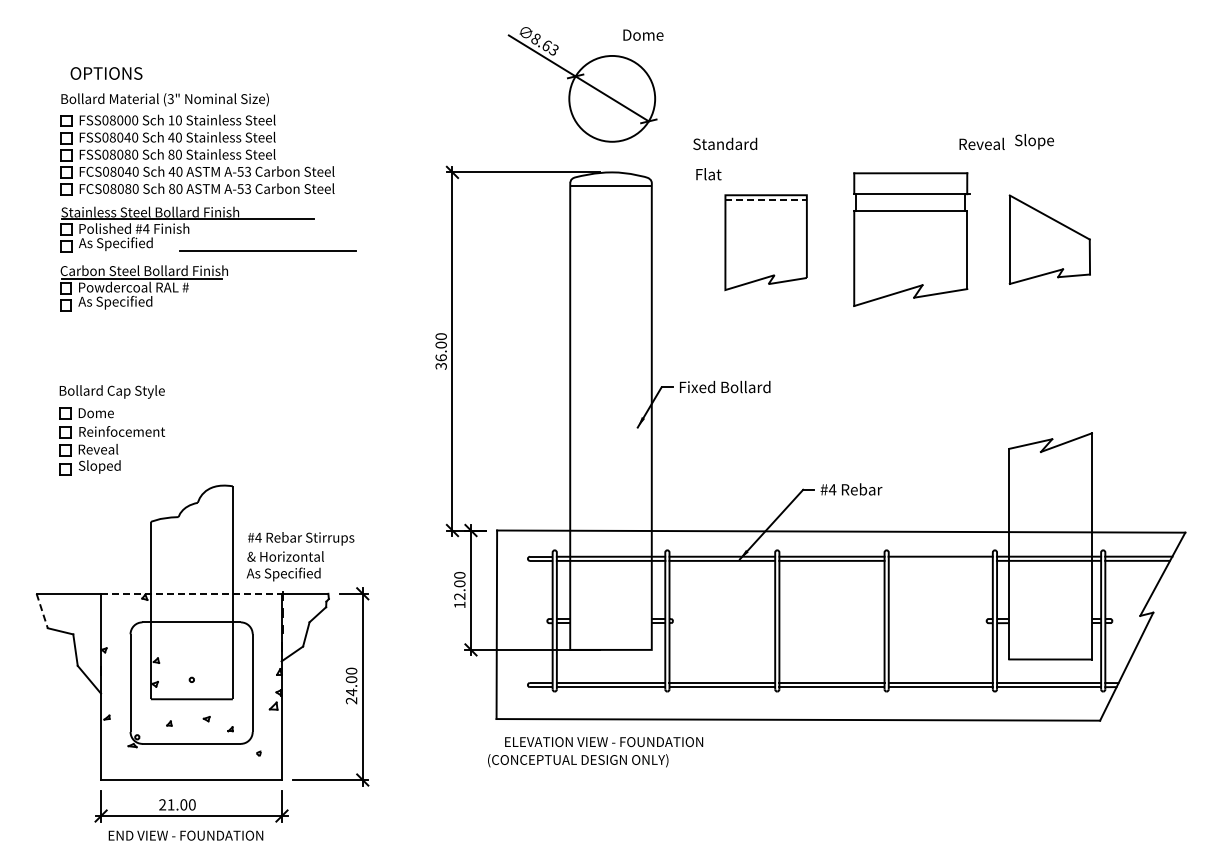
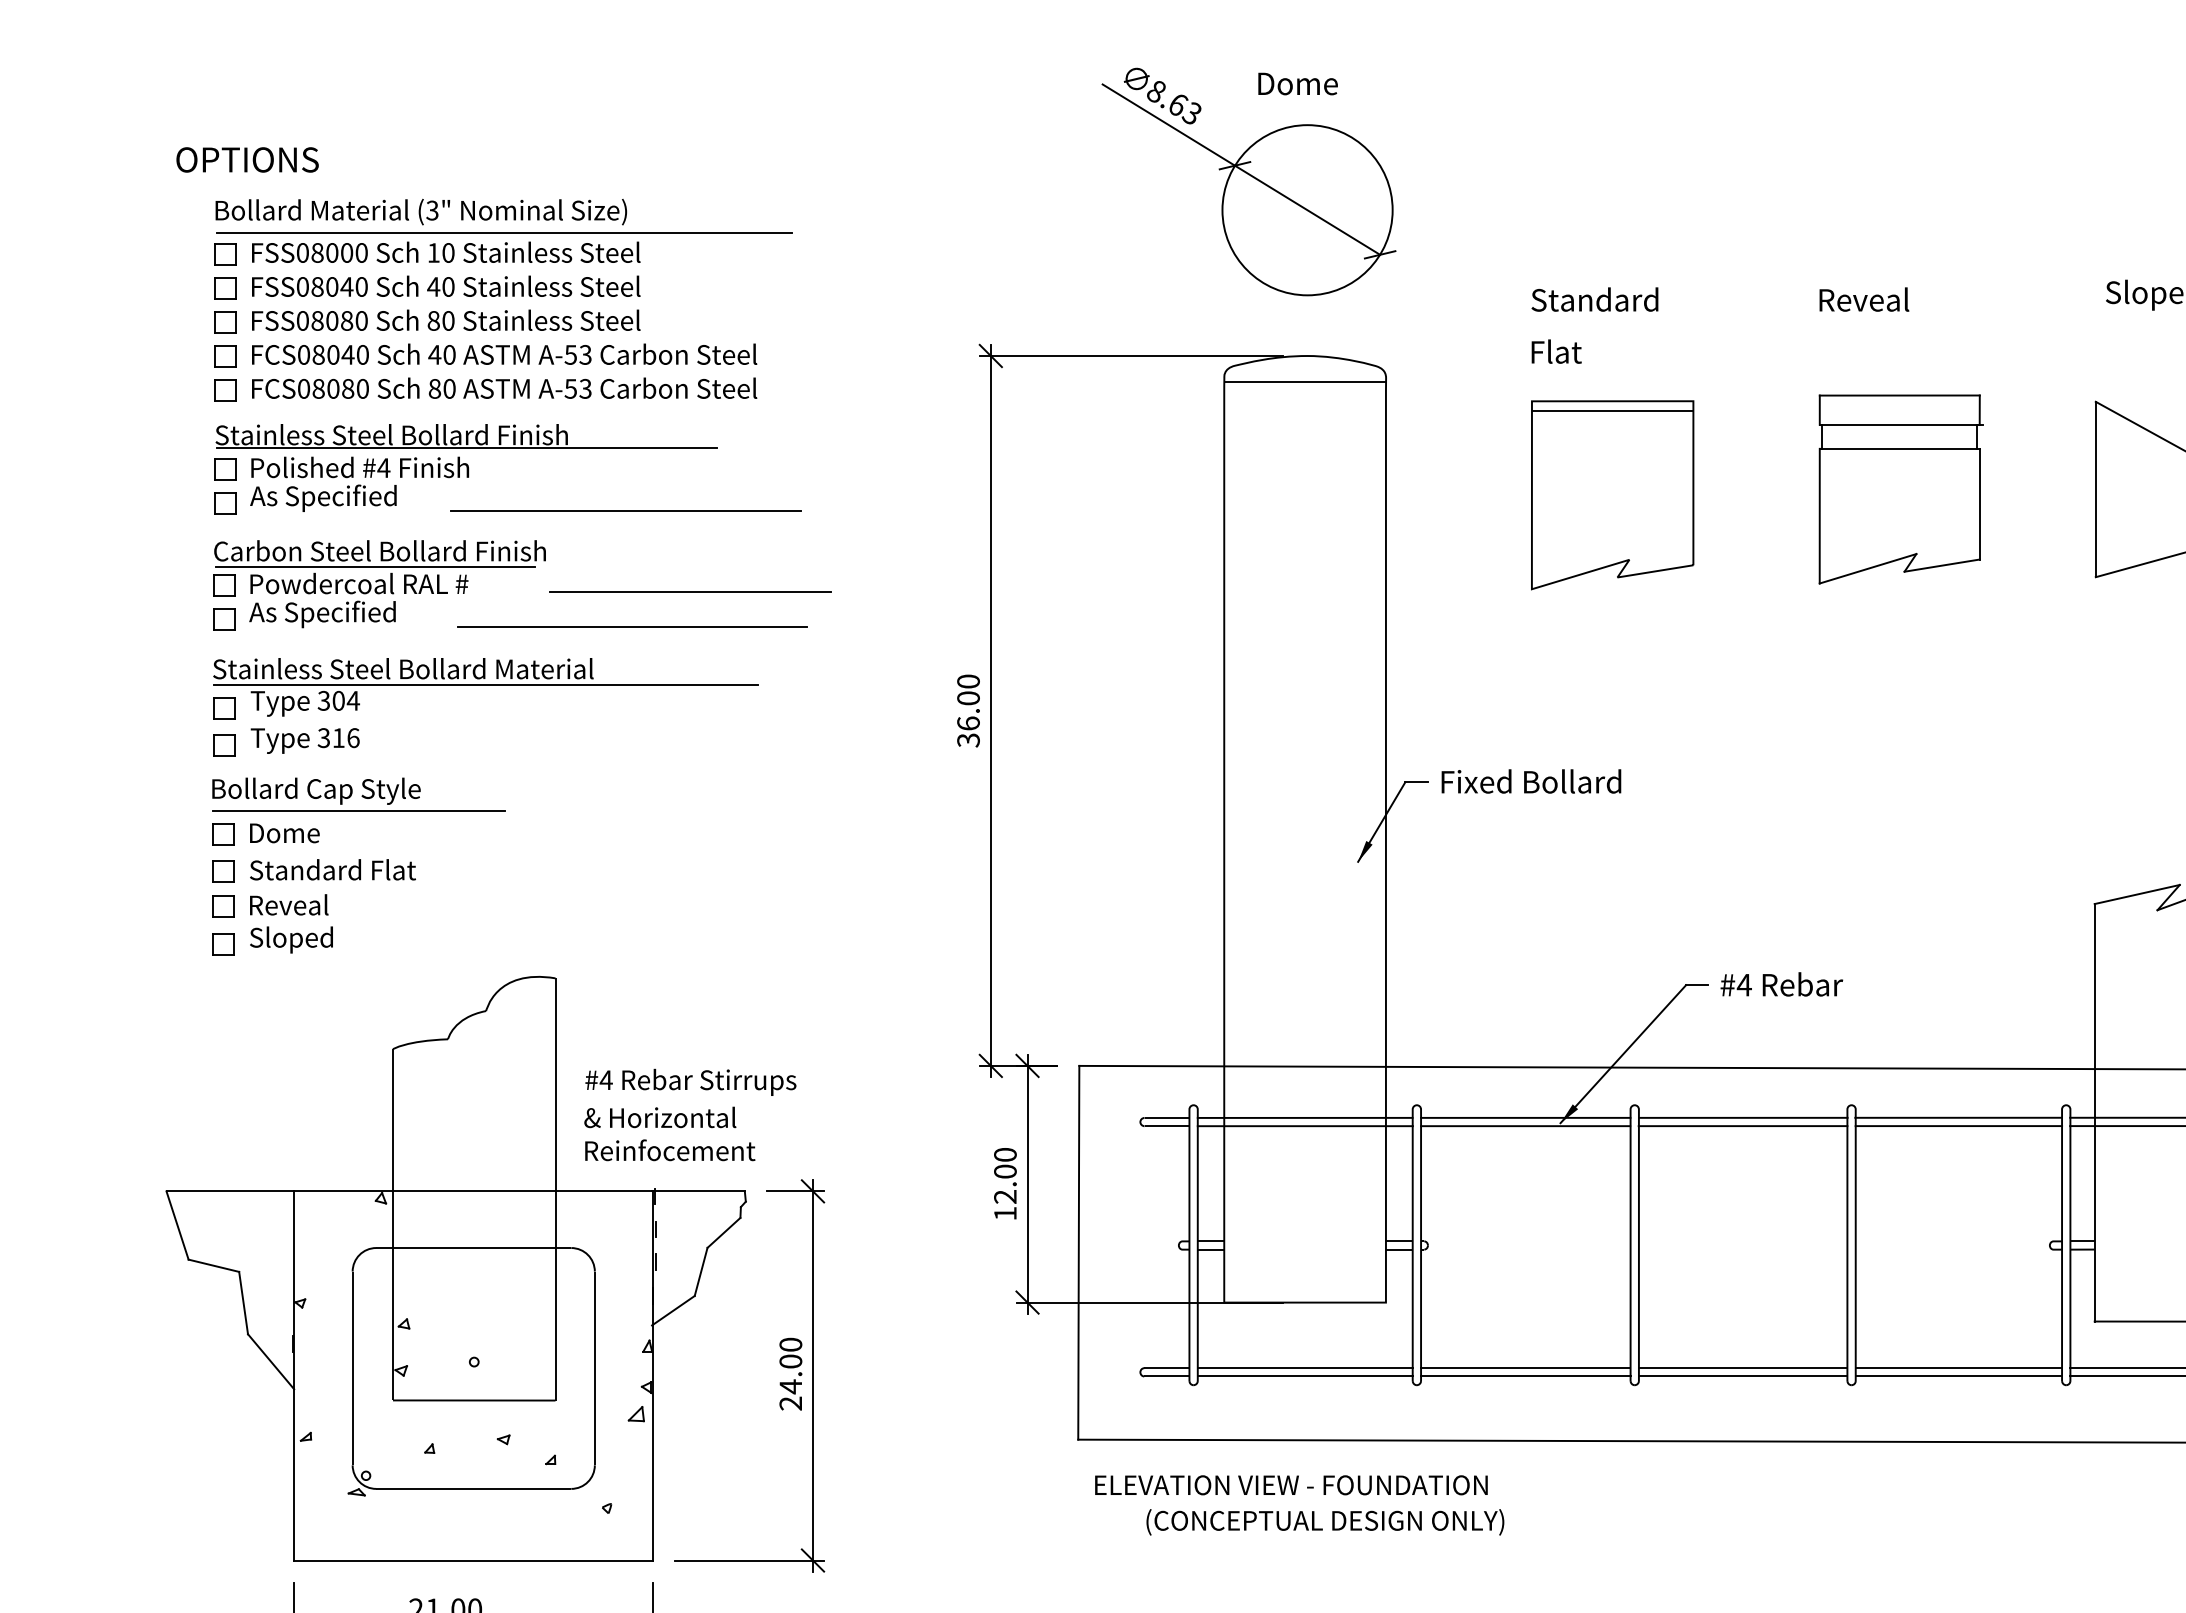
text: (643, 34) -> (1298, 82), moved
text: (106, 73) -> (247, 159), moved
line: (207, 110) -> (505, 233), added
text: (725, 143) -> (1595, 298), moved
text: (981, 143) -> (1863, 298), moved
text: (708, 174) -> (1555, 352), moved
line: (766, 200) -> (1613, 411), dashed -> solid
part: (911, 239) -> (1900, 488), size x0.71
line: (300, 291) -> (689, 592), added
line: (271, 309) -> (632, 627), added
part: (197, 338) -> (485, 685), added
line: (133, 401) -> (358, 810), added
text: (121, 431) -> (334, 869), Reinfocement -> Standard Flat
line: (940, 560) -> (1958, 1125), added
text: (289, 574) -> (667, 1153), As Specified -> Reinfocement
line: (192, 593) -> (475, 1190), dashed -> solid
line: (42, 611) -> (178, 1226), dashed -> solid
text: (578, 760) -> (1325, 1521), moved

